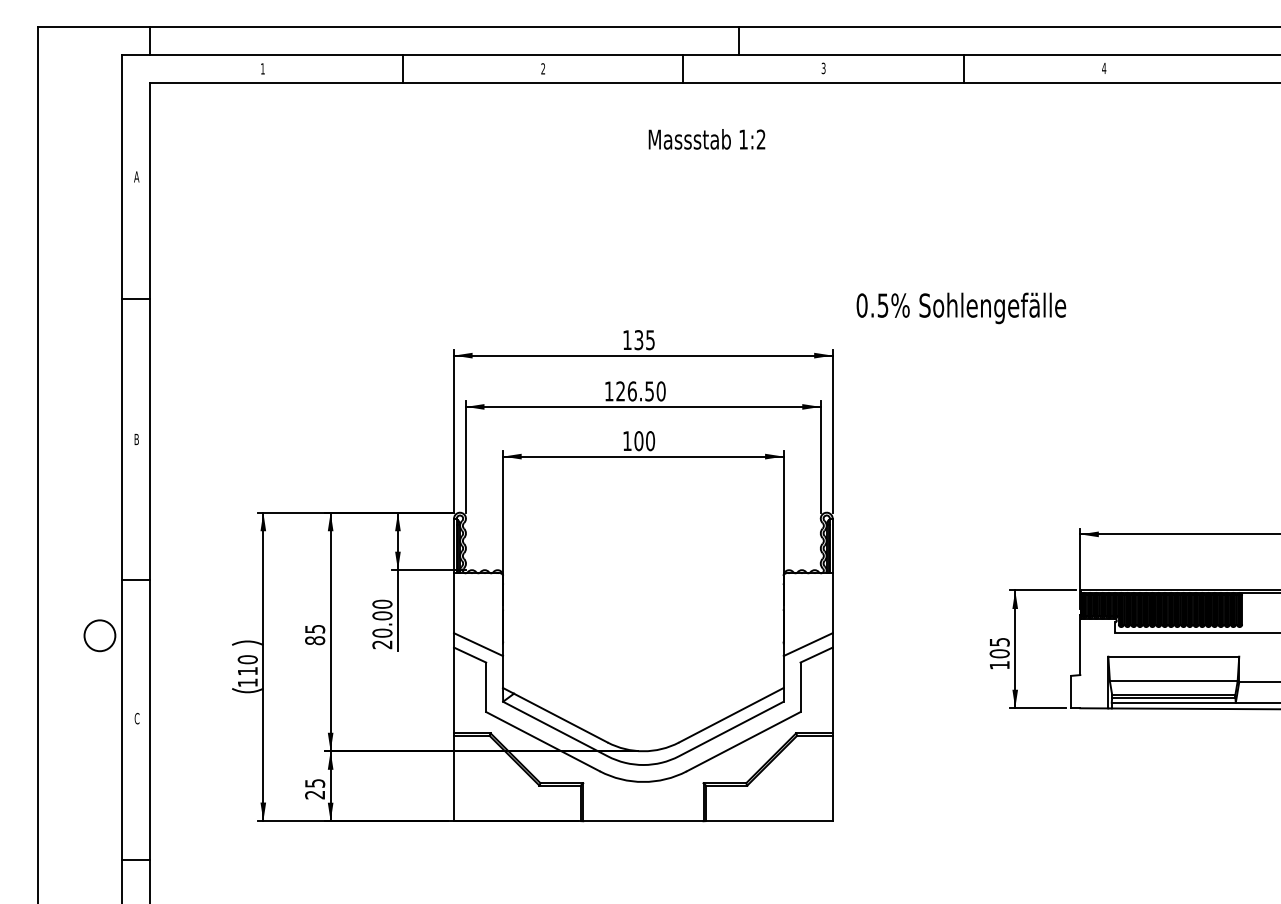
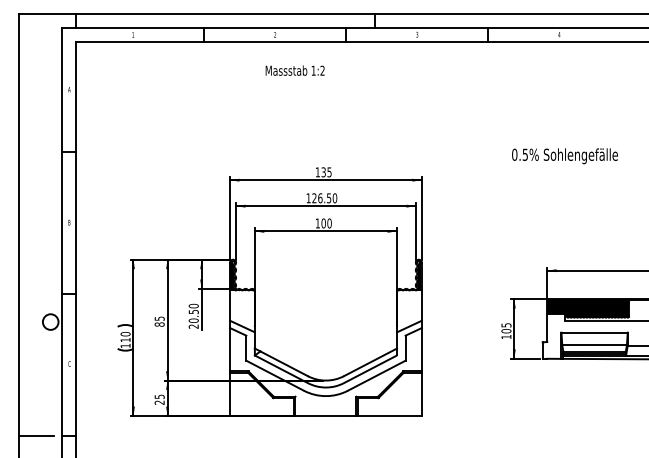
text: (705, 139) -> (294, 70), moved
text: (960, 308) -> (564, 156), moved
text: (381, 614) -> (193, 311), 20.00 -> 20.50
line: (71, 859) -> (36, 435), added

